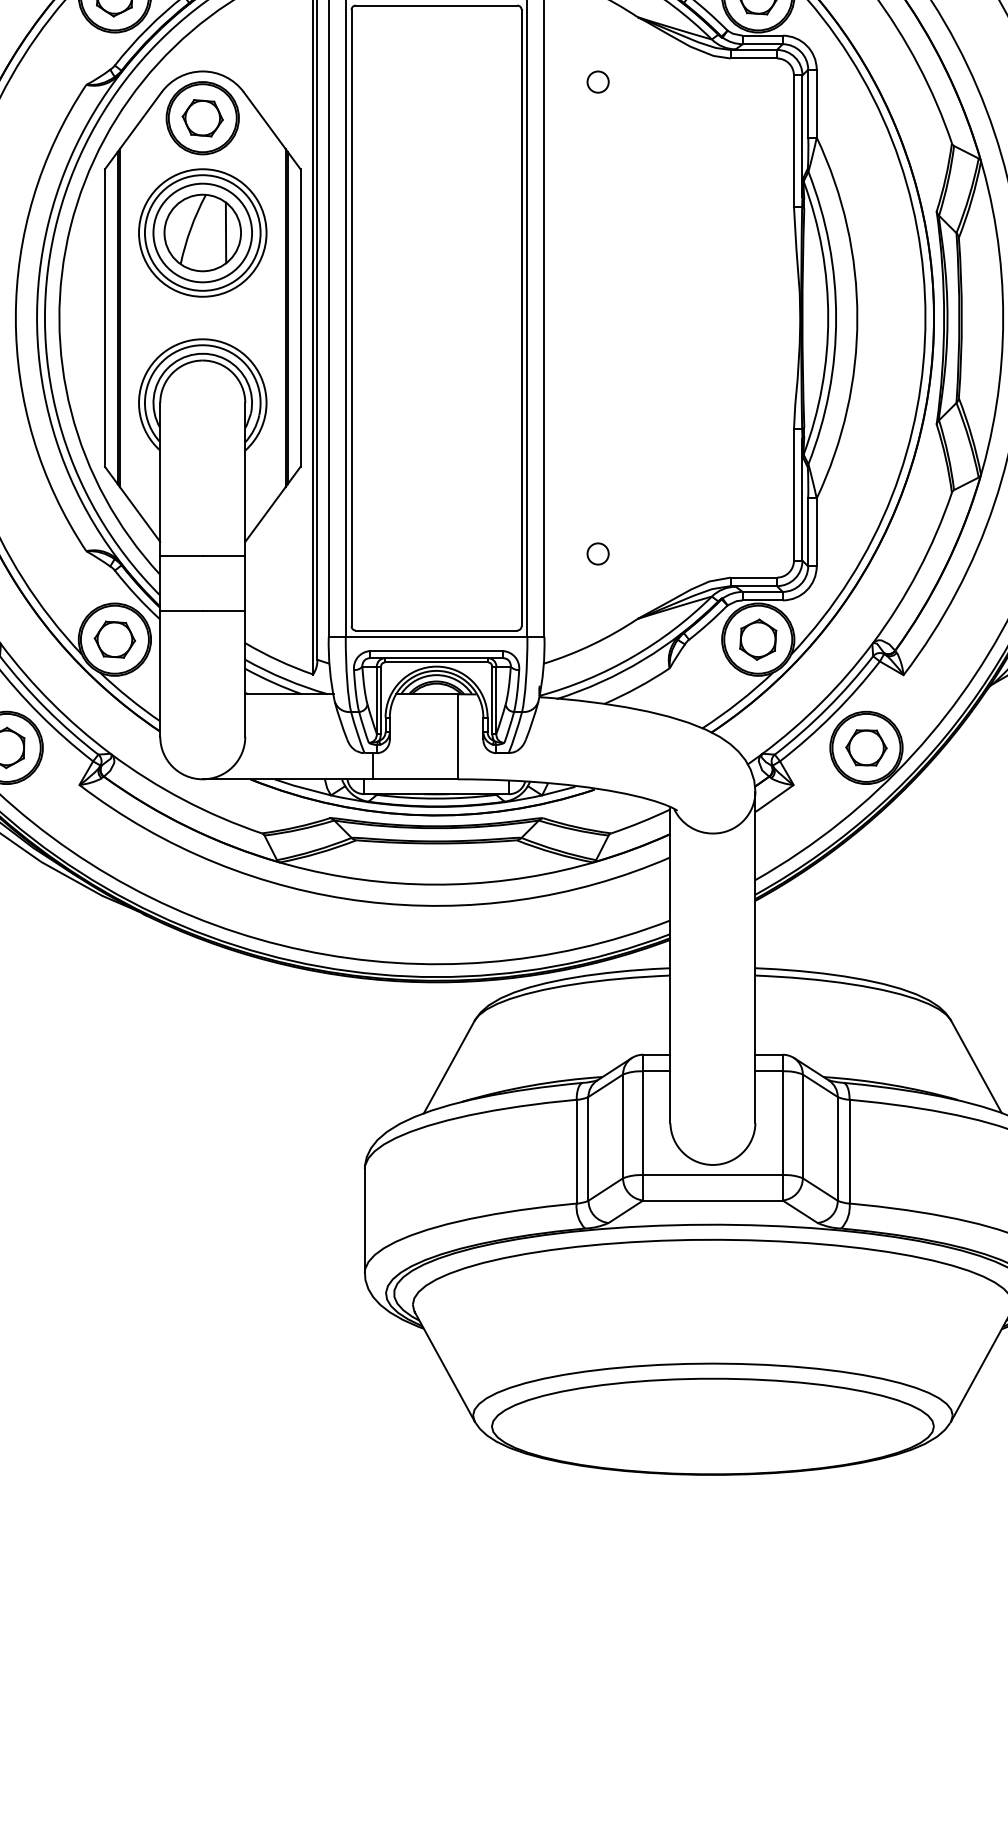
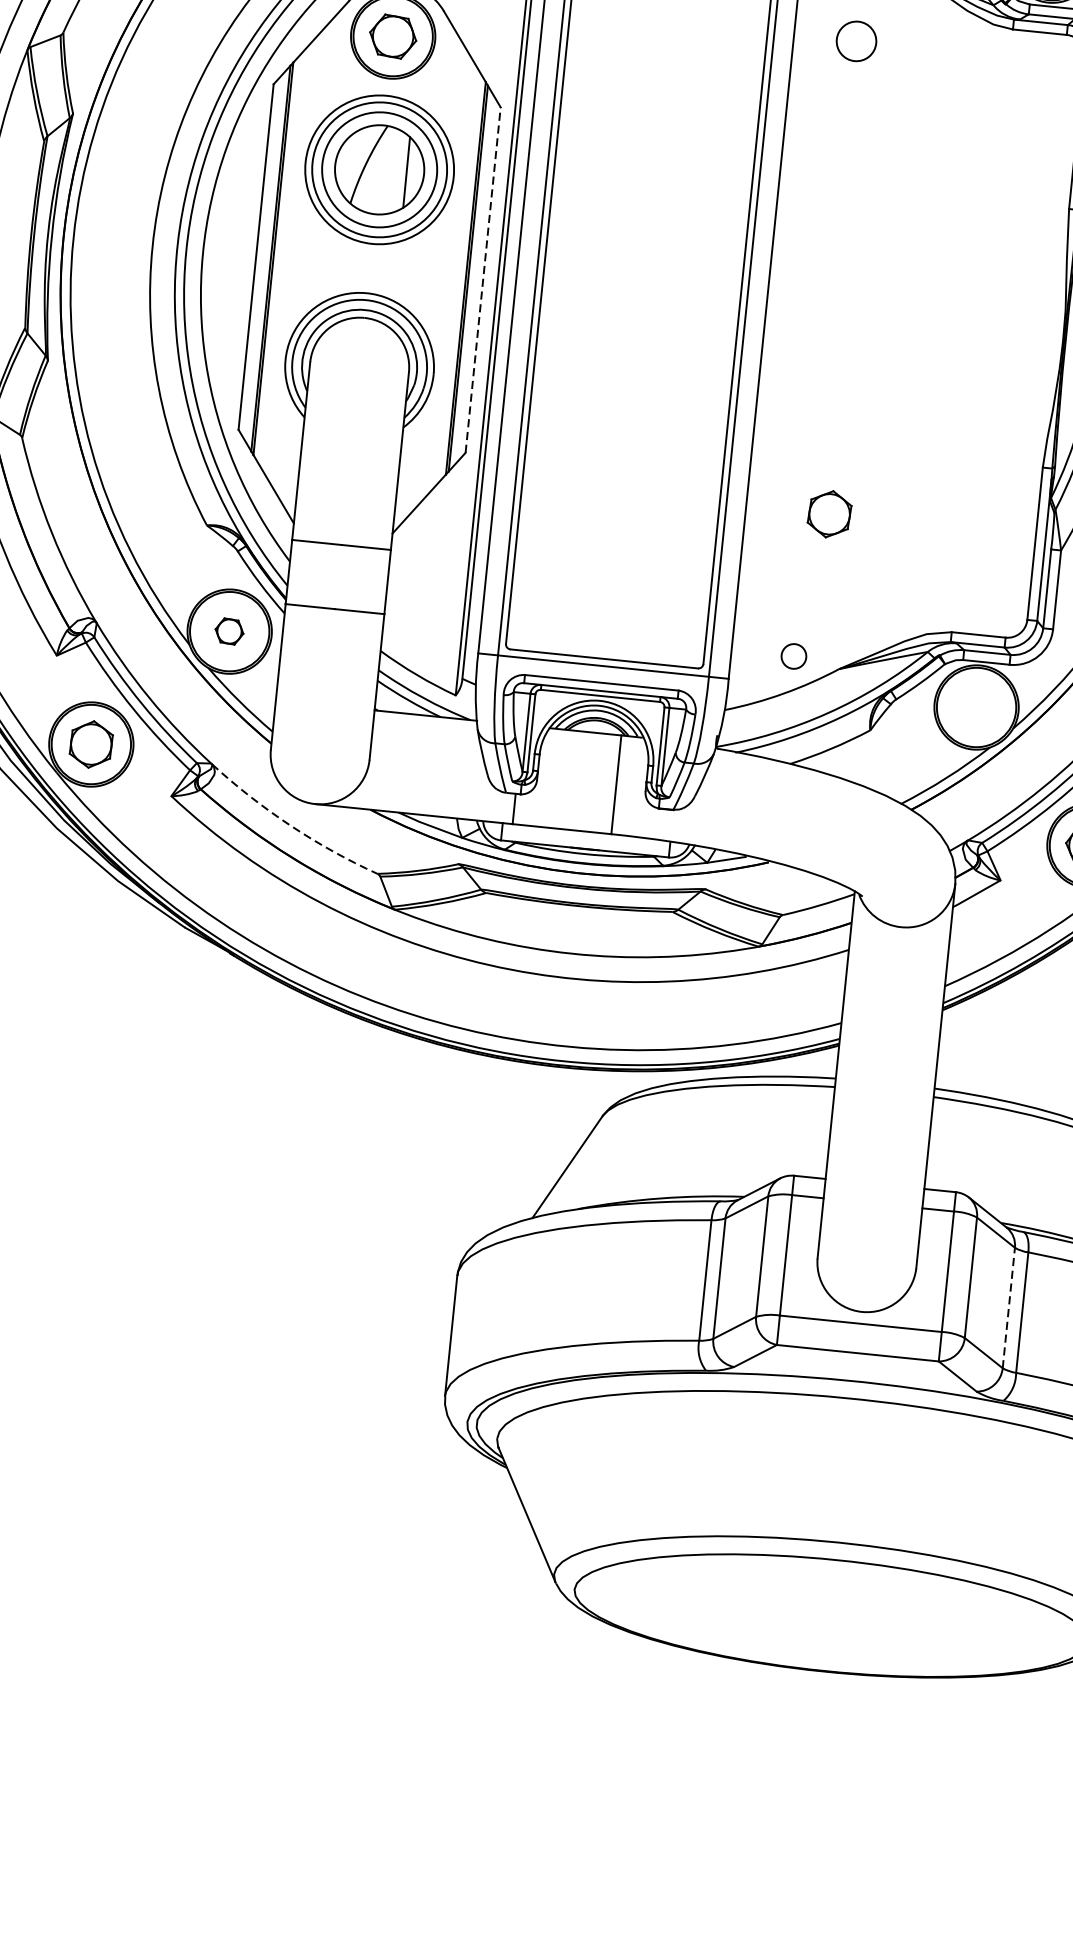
circle: (597, 81) -> (855, 40), size x1.6
line: (300, 318) -> (483, 280), solid -> dashed
circle: (597, 553) -> (793, 655), moved
part: (114, 639) -> (229, 631), size x0.6
part: (758, 639) -> (829, 514), moved
arc: (183, 799) -> (290, 825), solid -> dashed
line: (837, 1148) -> (1008, 1307), solid -> dashed

